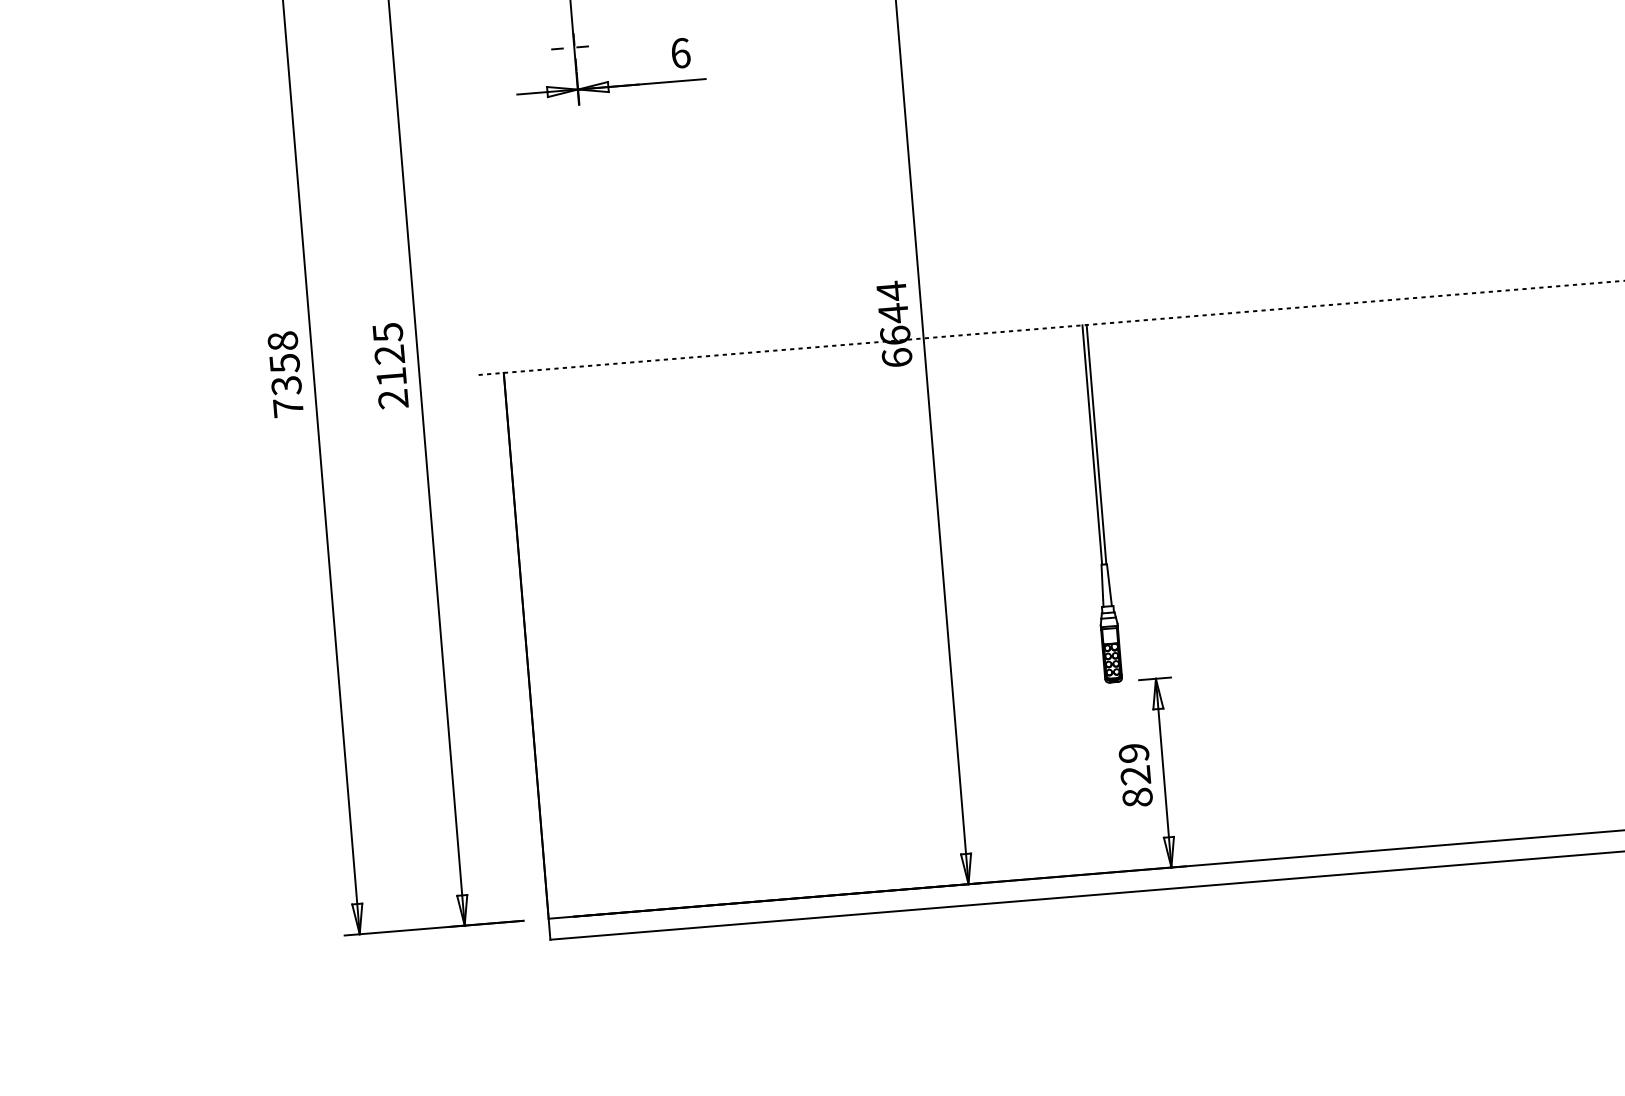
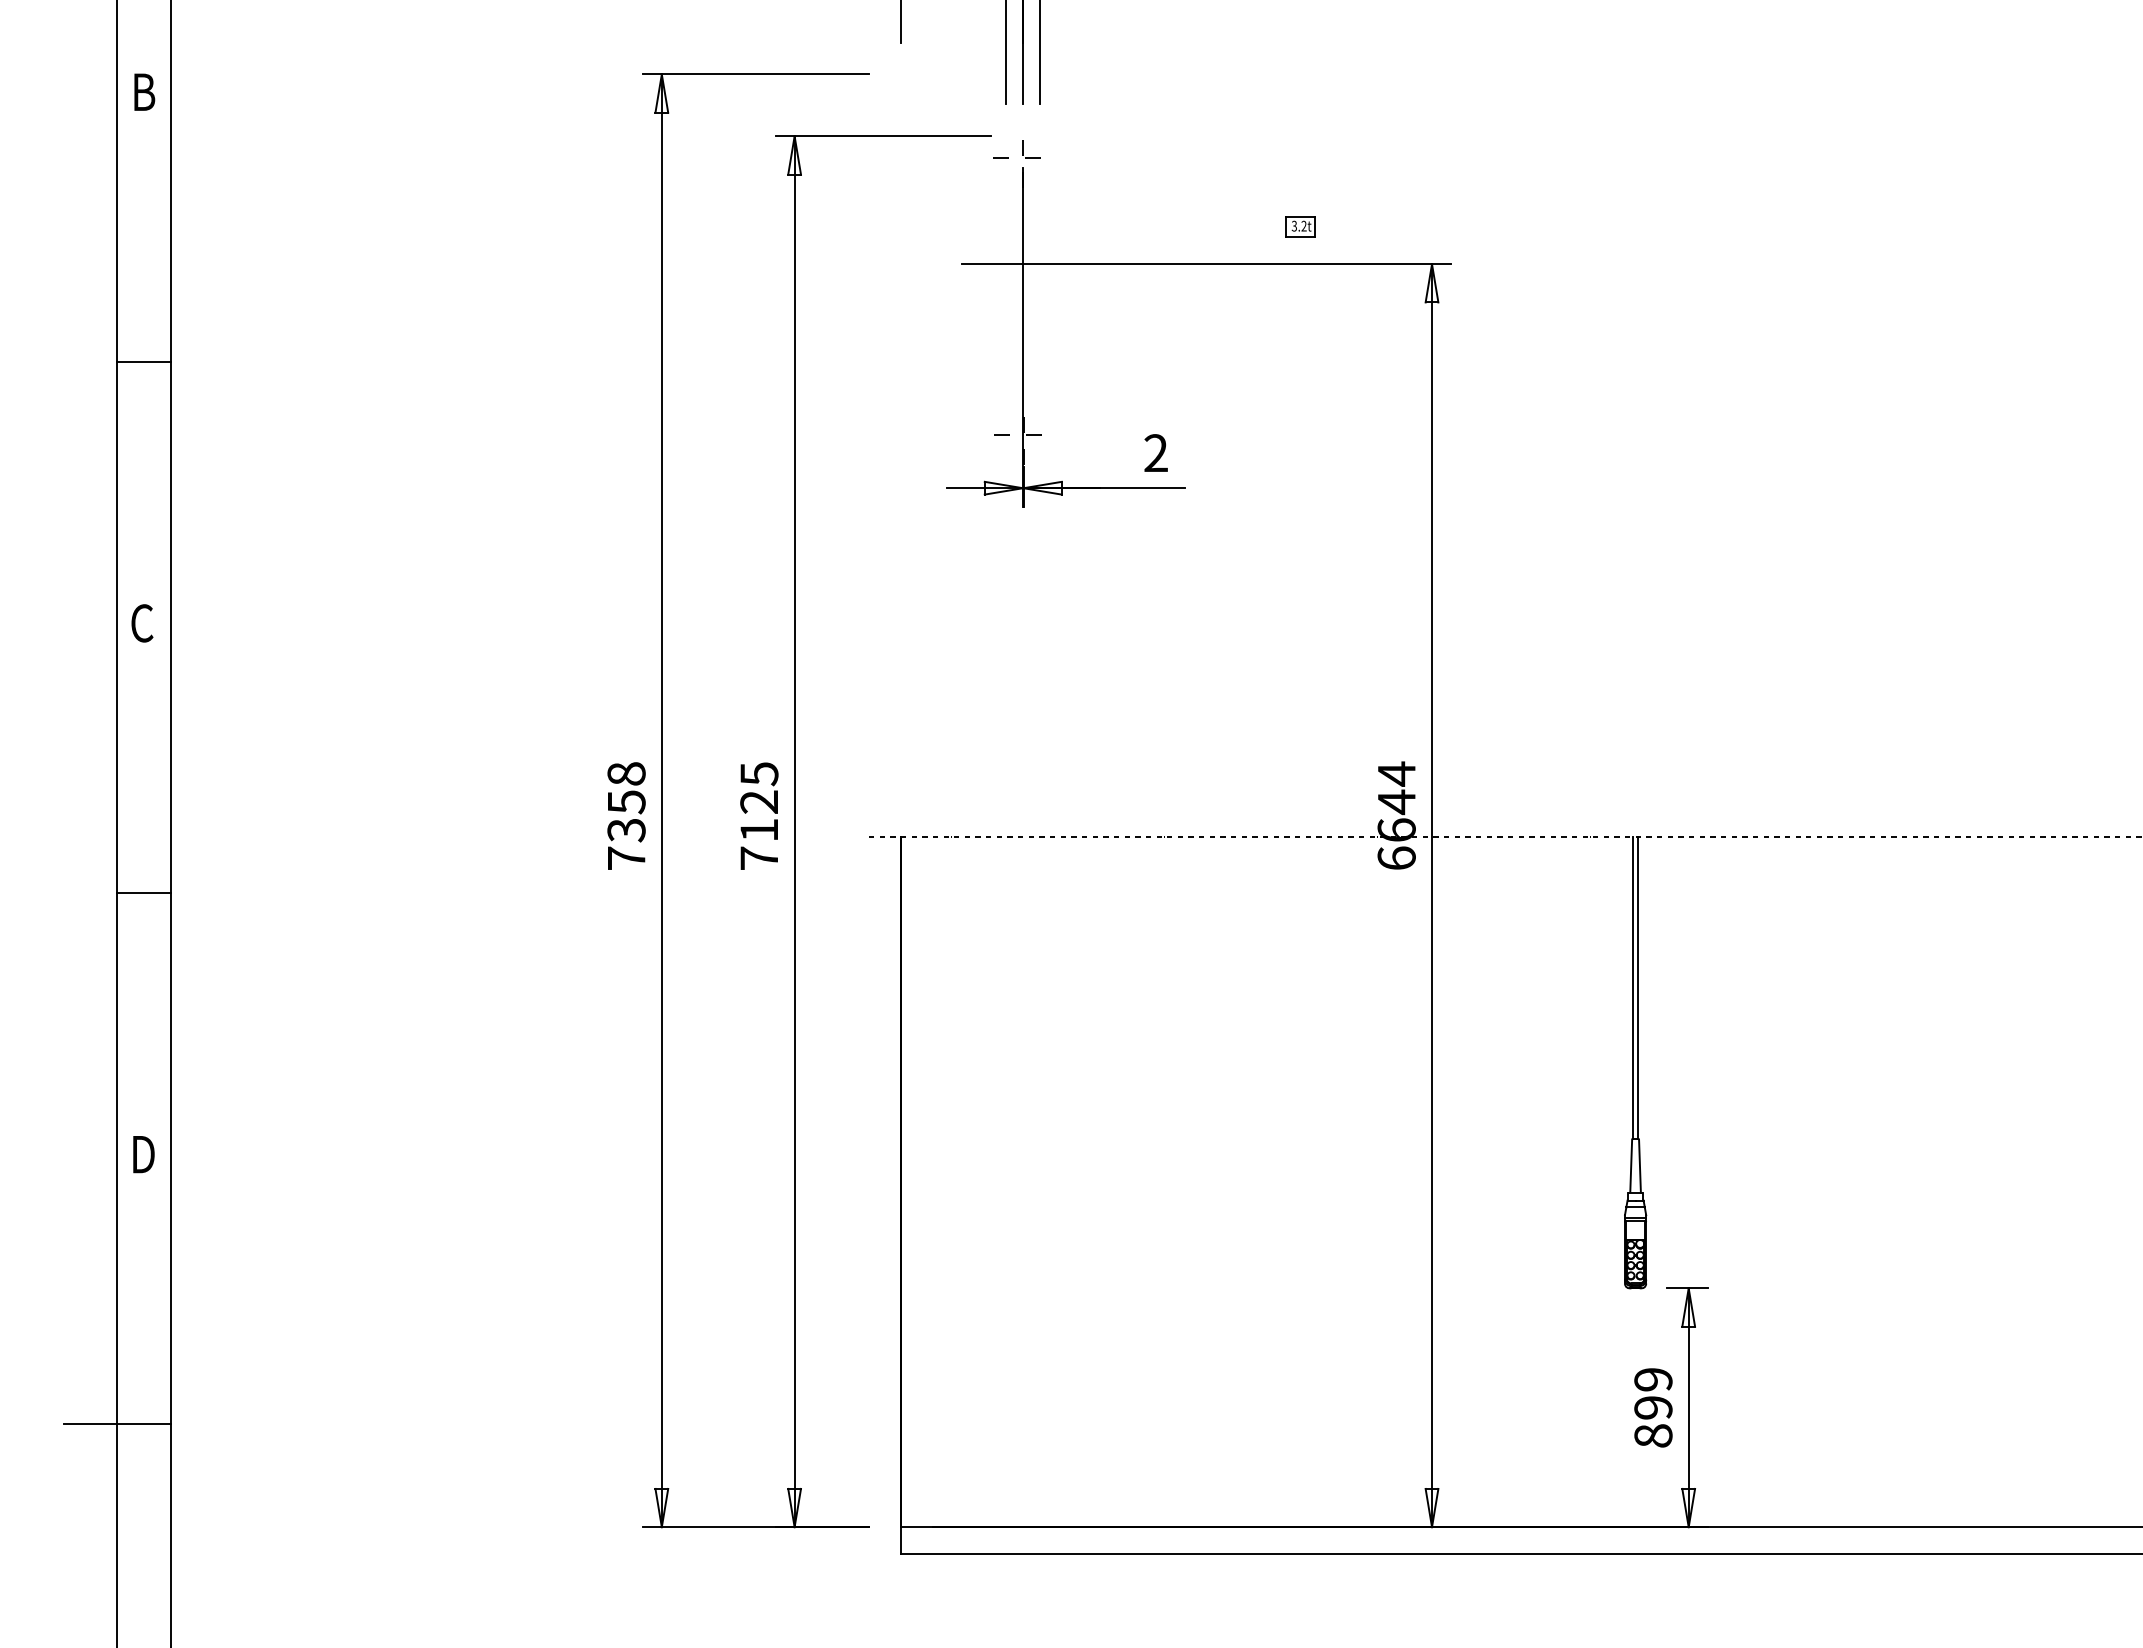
text: (680, 53) -> (1156, 453), 6 -> 2
text: (392, 399) -> (758, 858), 2125 -> 7125
text: (1135, 775) -> (1653, 1407), 829 -> 899

